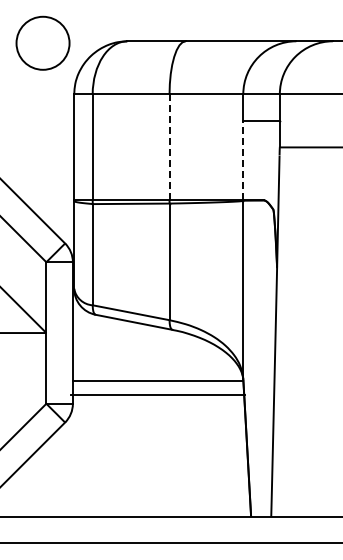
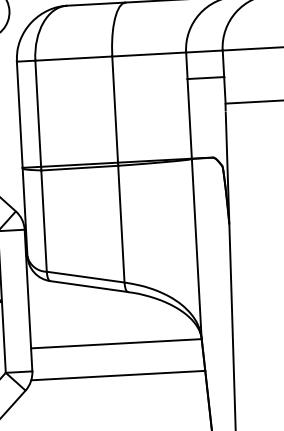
line: (169, 147) -> (115, 109), dashed -> solid
line: (243, 160) -> (189, 118), dashed -> solid
line: (158, 394) -> (118, 375), moved

